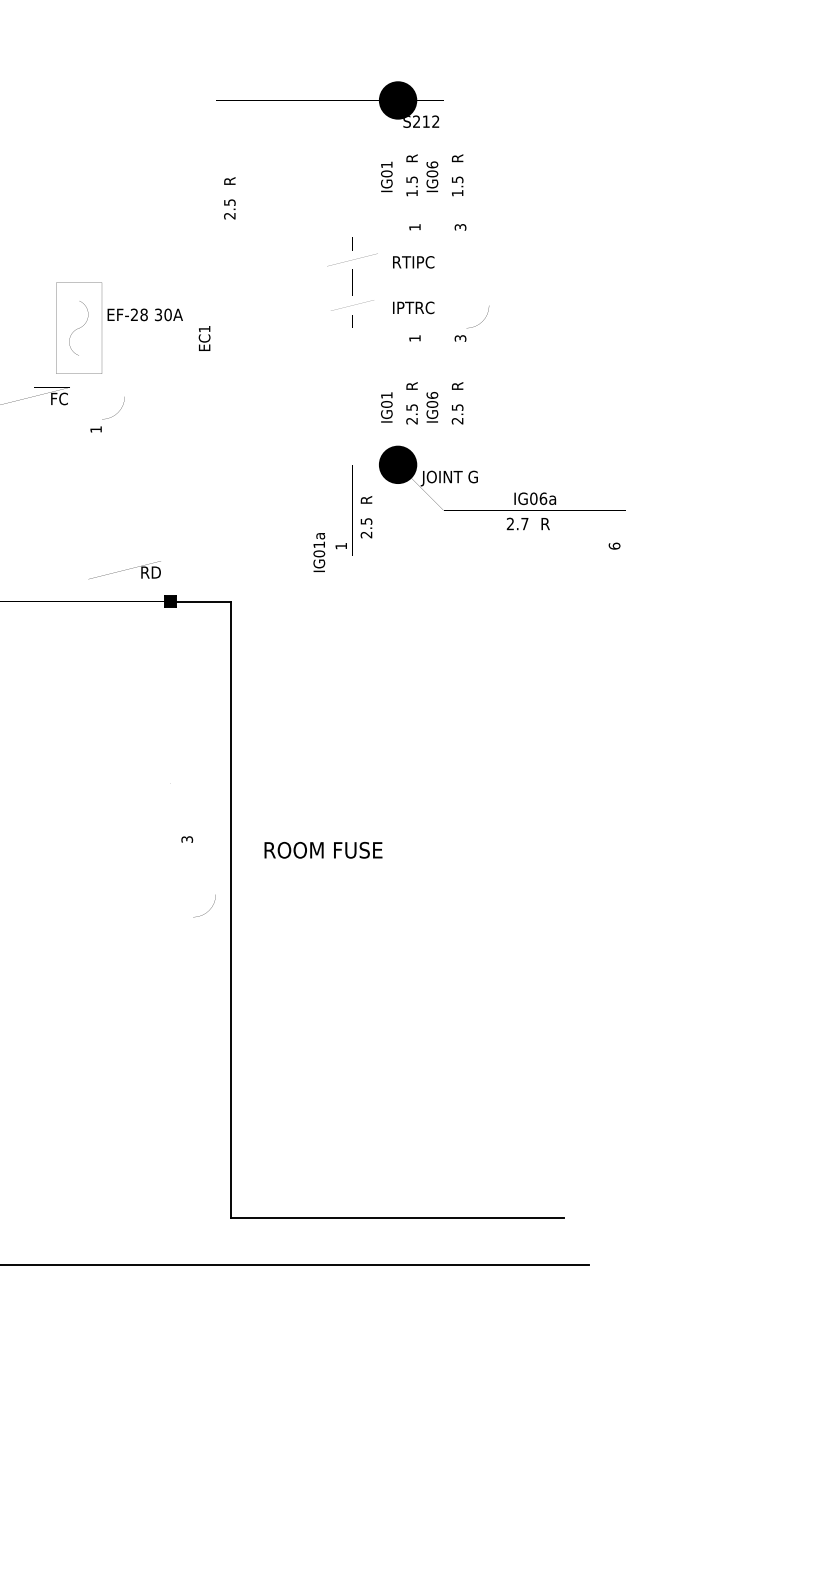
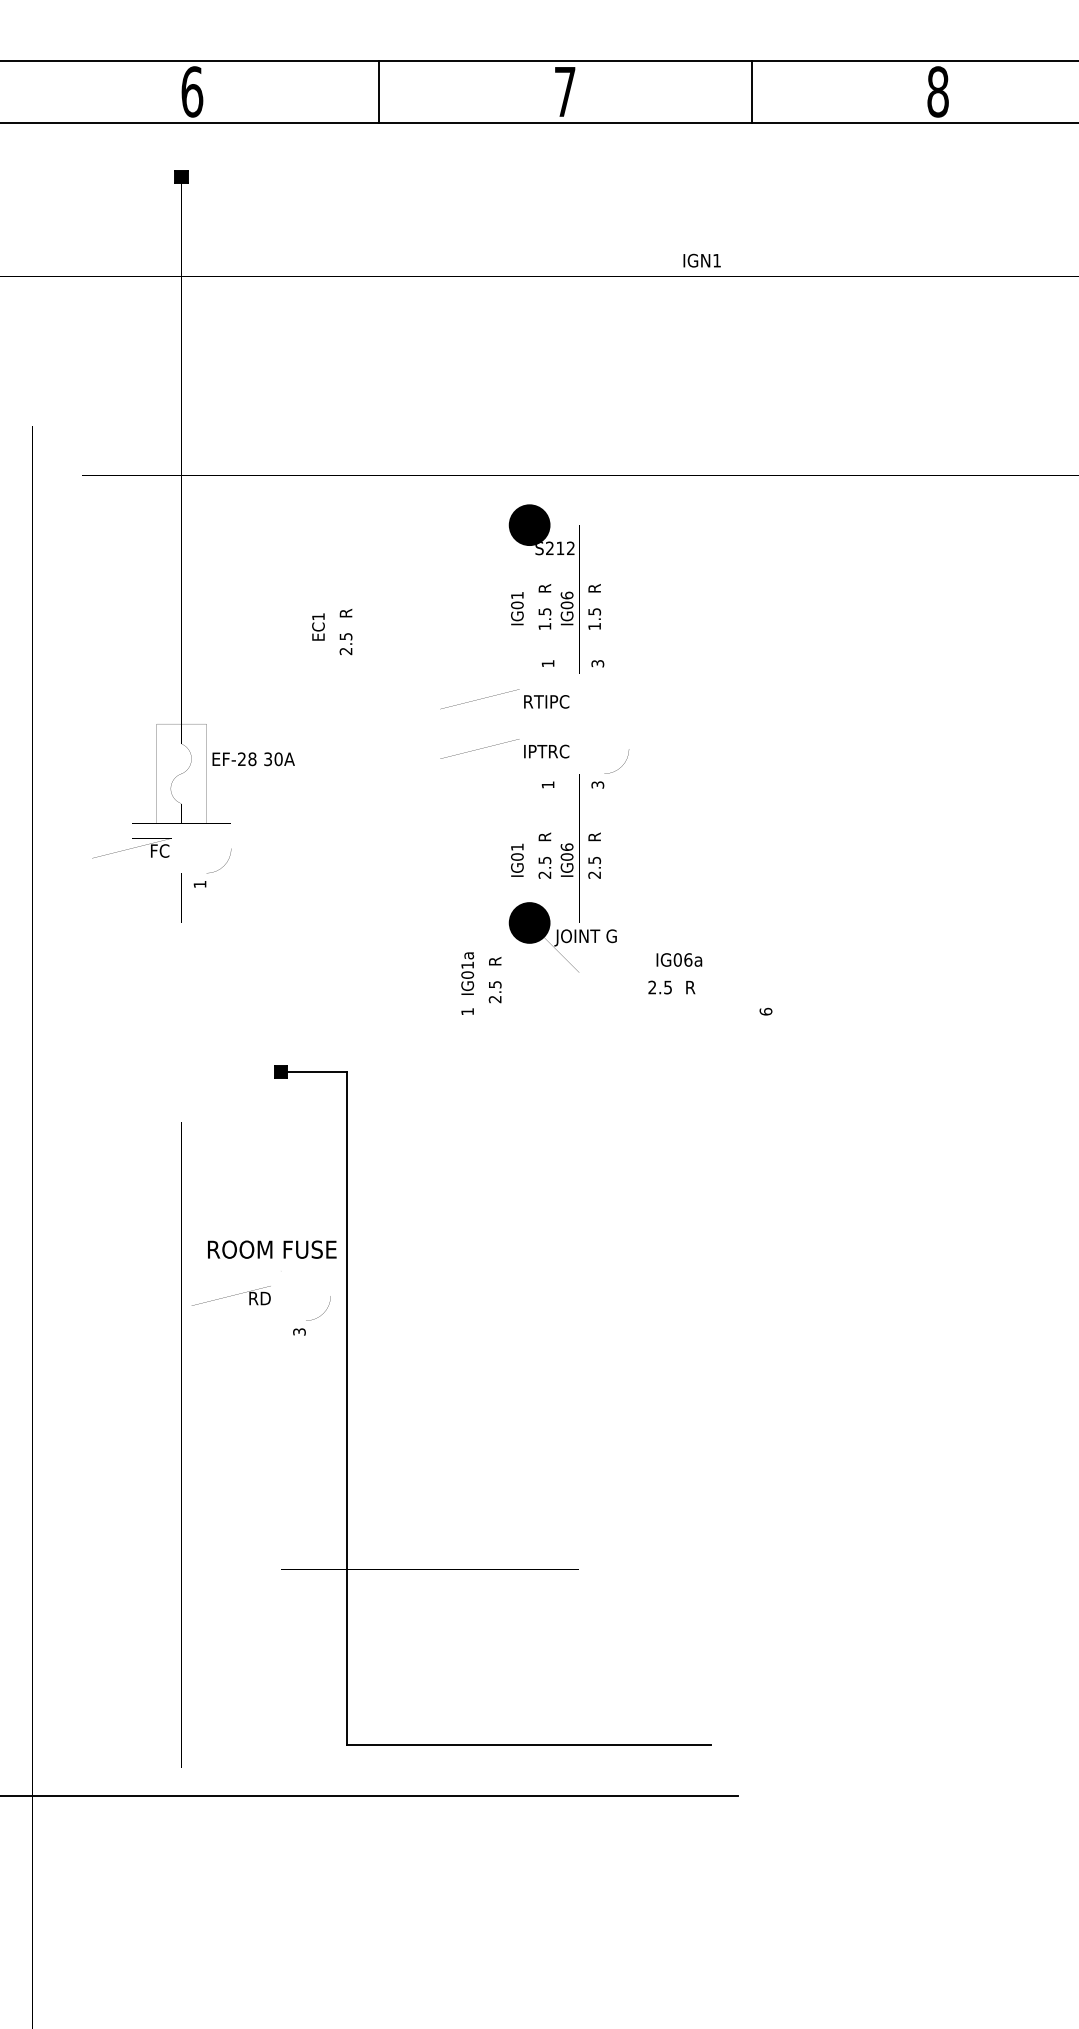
part: (352, 260) -> (479, 699), size x1.43
part: (352, 305) -> (479, 748), size x1.67
text: (204, 338) -> (318, 626), moved
text: (524, 523) -> (667, 987), 2.7 -> 2.5
text: (319, 552) -> (467, 973), moved
text: (124, 569) -> (230, 1295), moved
text: (323, 850) -> (272, 1249), moved
part: (210, 908) -> (324, 1311), moved

